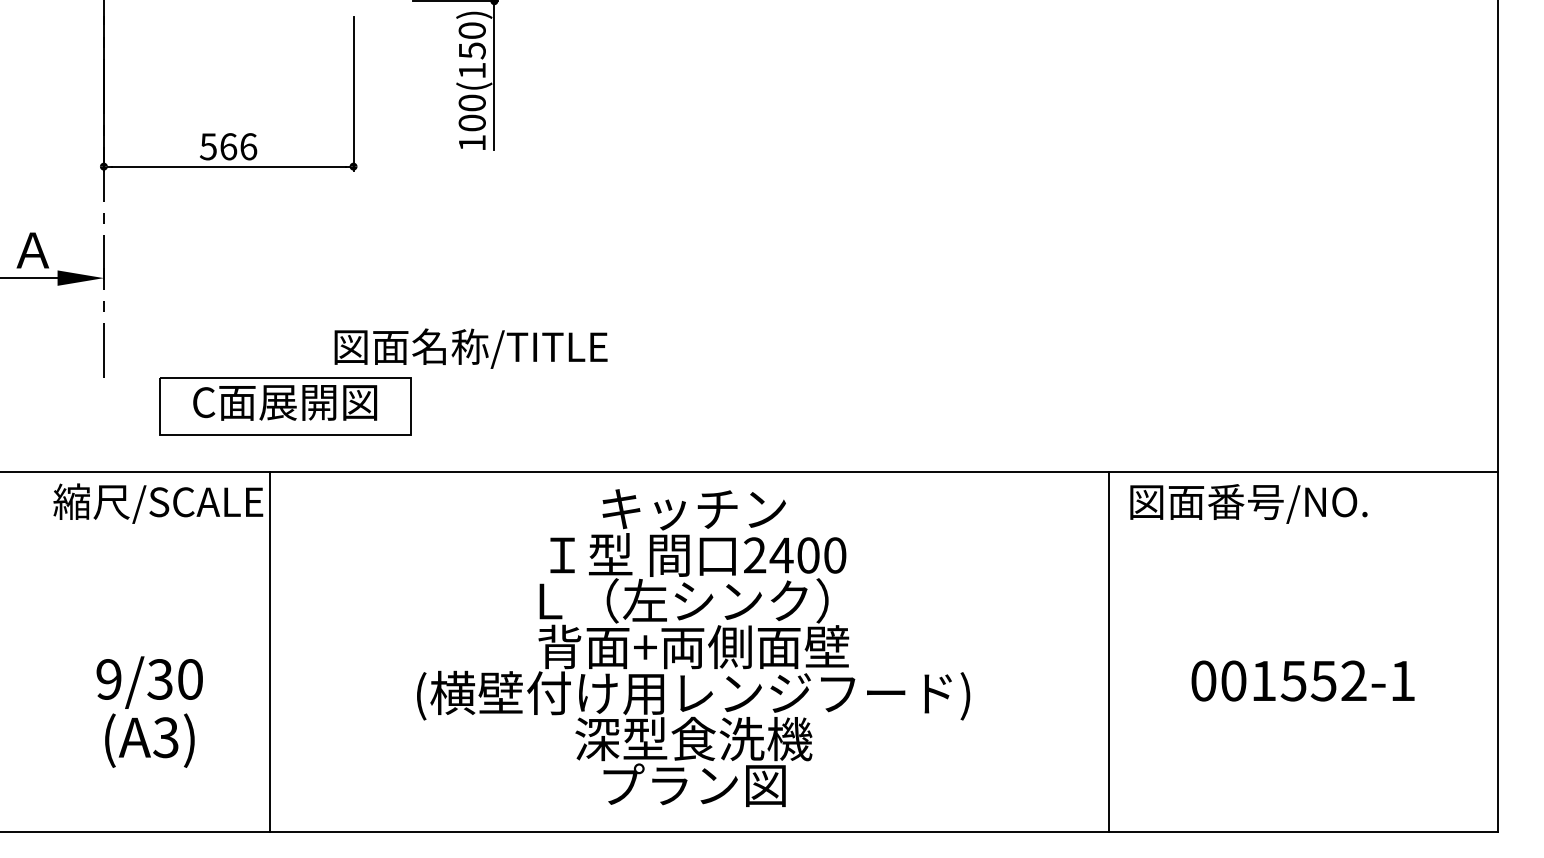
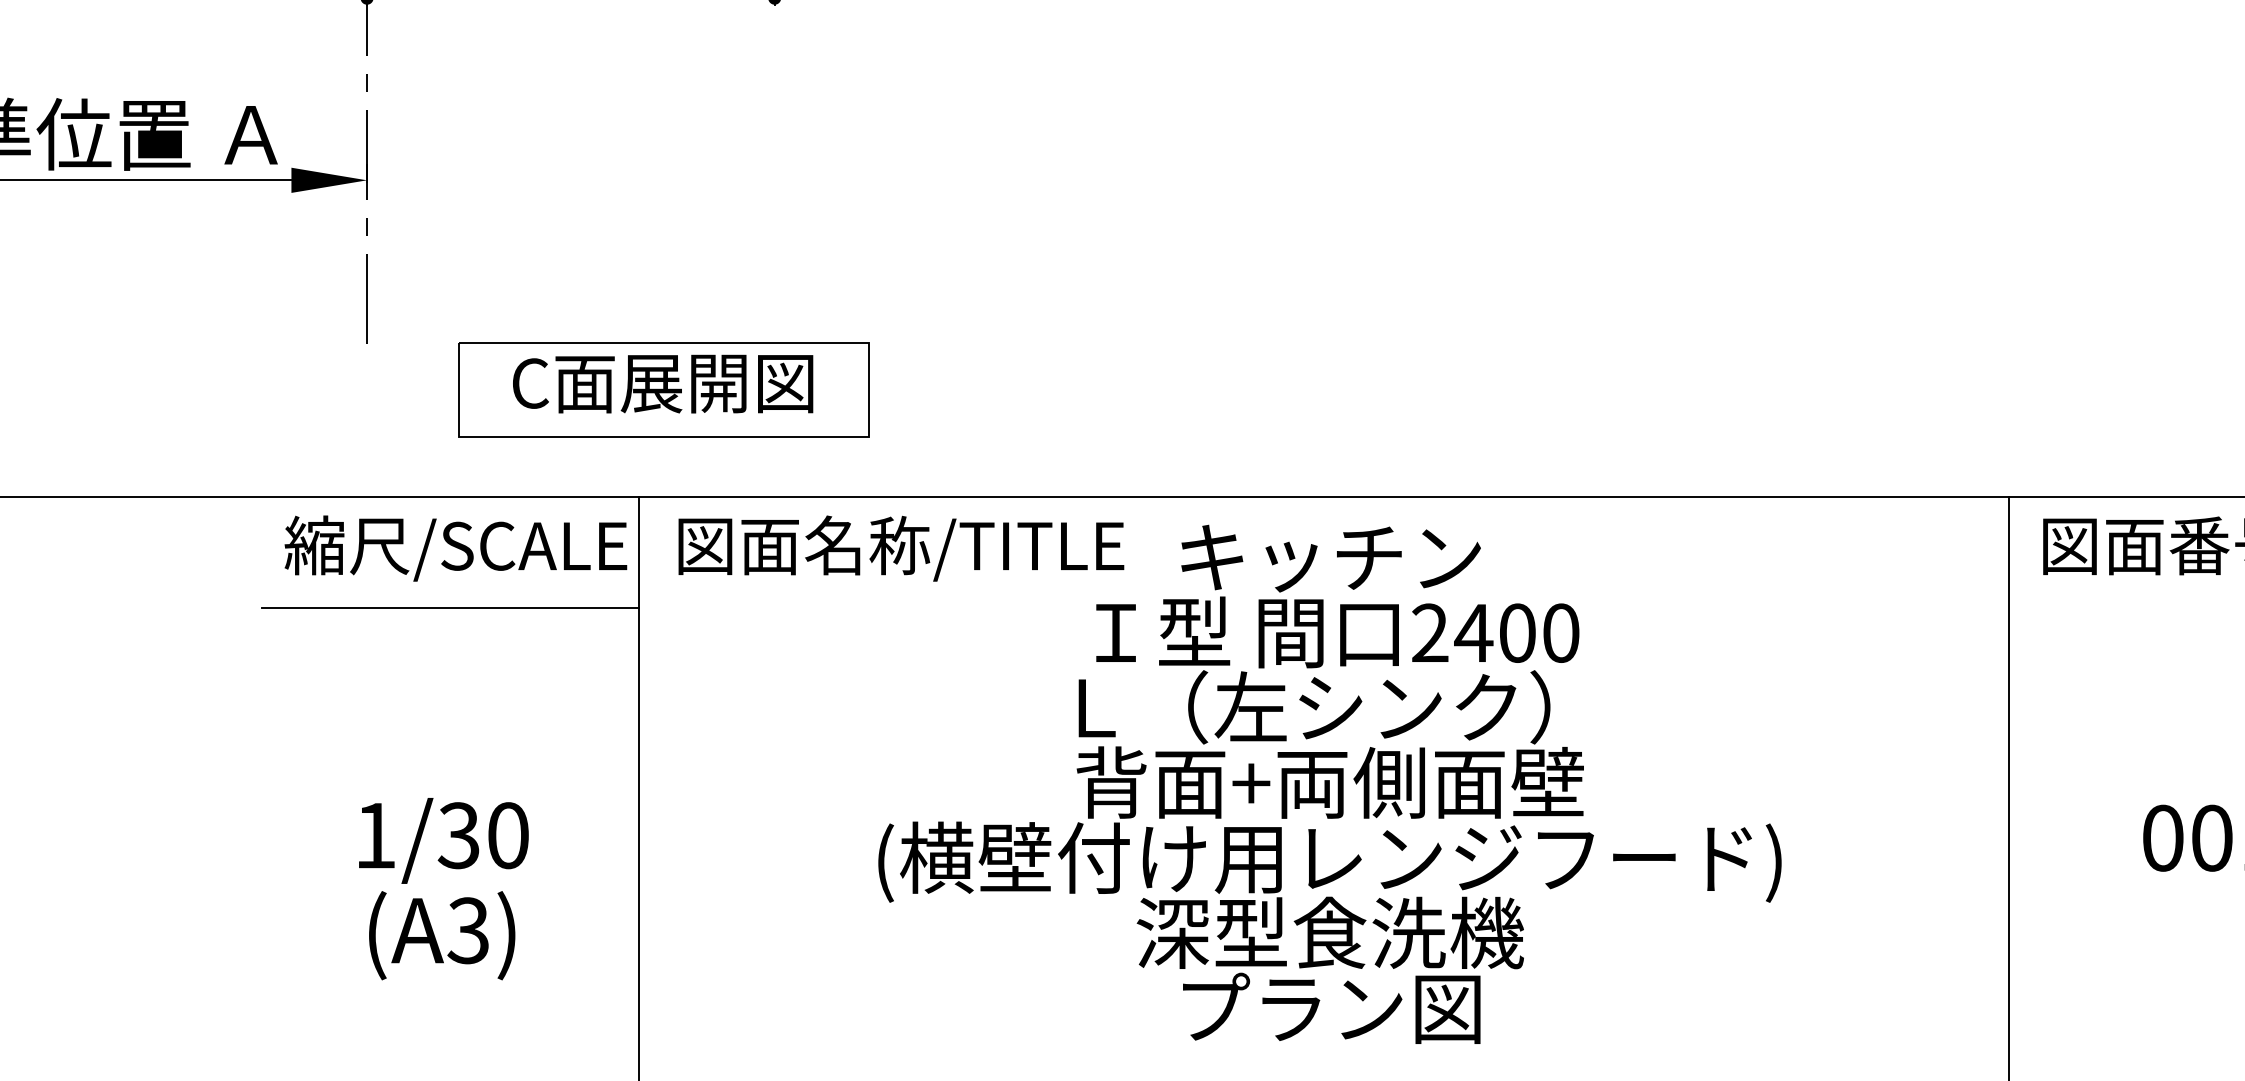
text: (470, 348) -> (900, 548), moved
line: (154, 540) -> (449, 608), added
text: (108, 679) -> (374, 835), 9/30 -> 1/30

